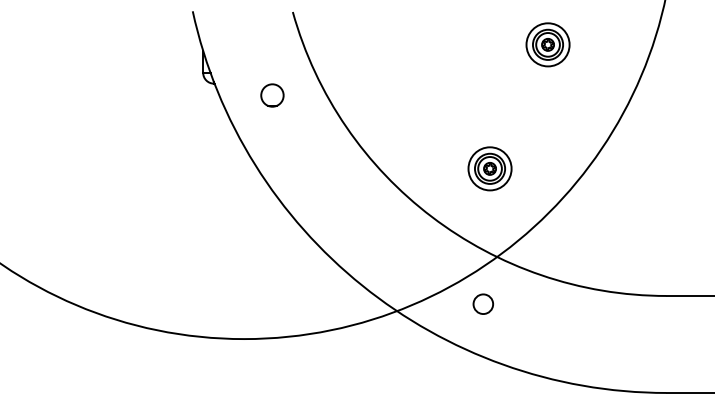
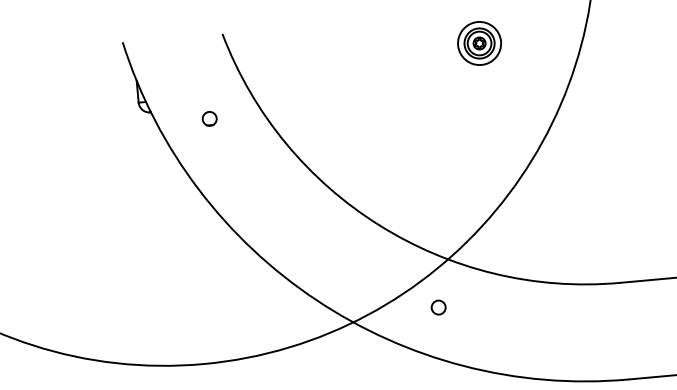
circle: (272, 95) -> (209, 118), size x0.62
part: (489, 168) -> (432, 171), removed
circle: (483, 303) -> (438, 306), size x0.71

